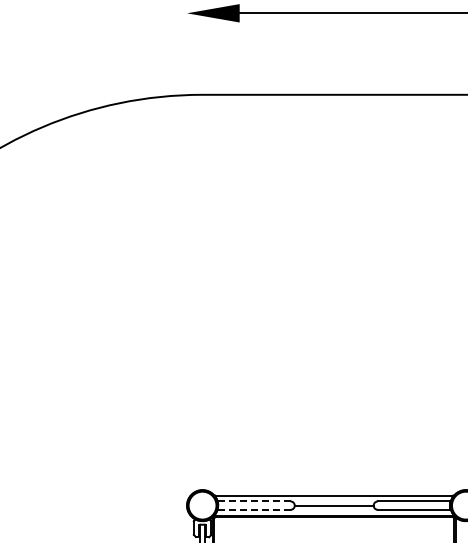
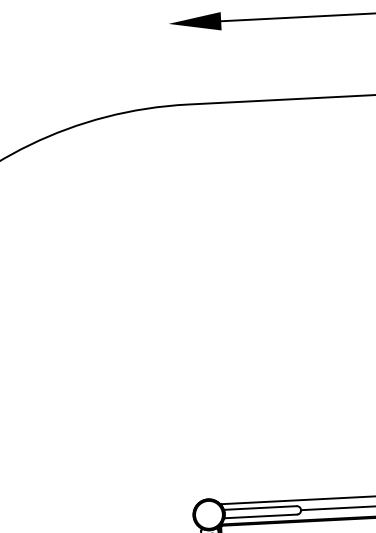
line: (253, 501) -> (259, 508), dashed -> solid
line: (253, 509) -> (260, 516), dashed -> solid

